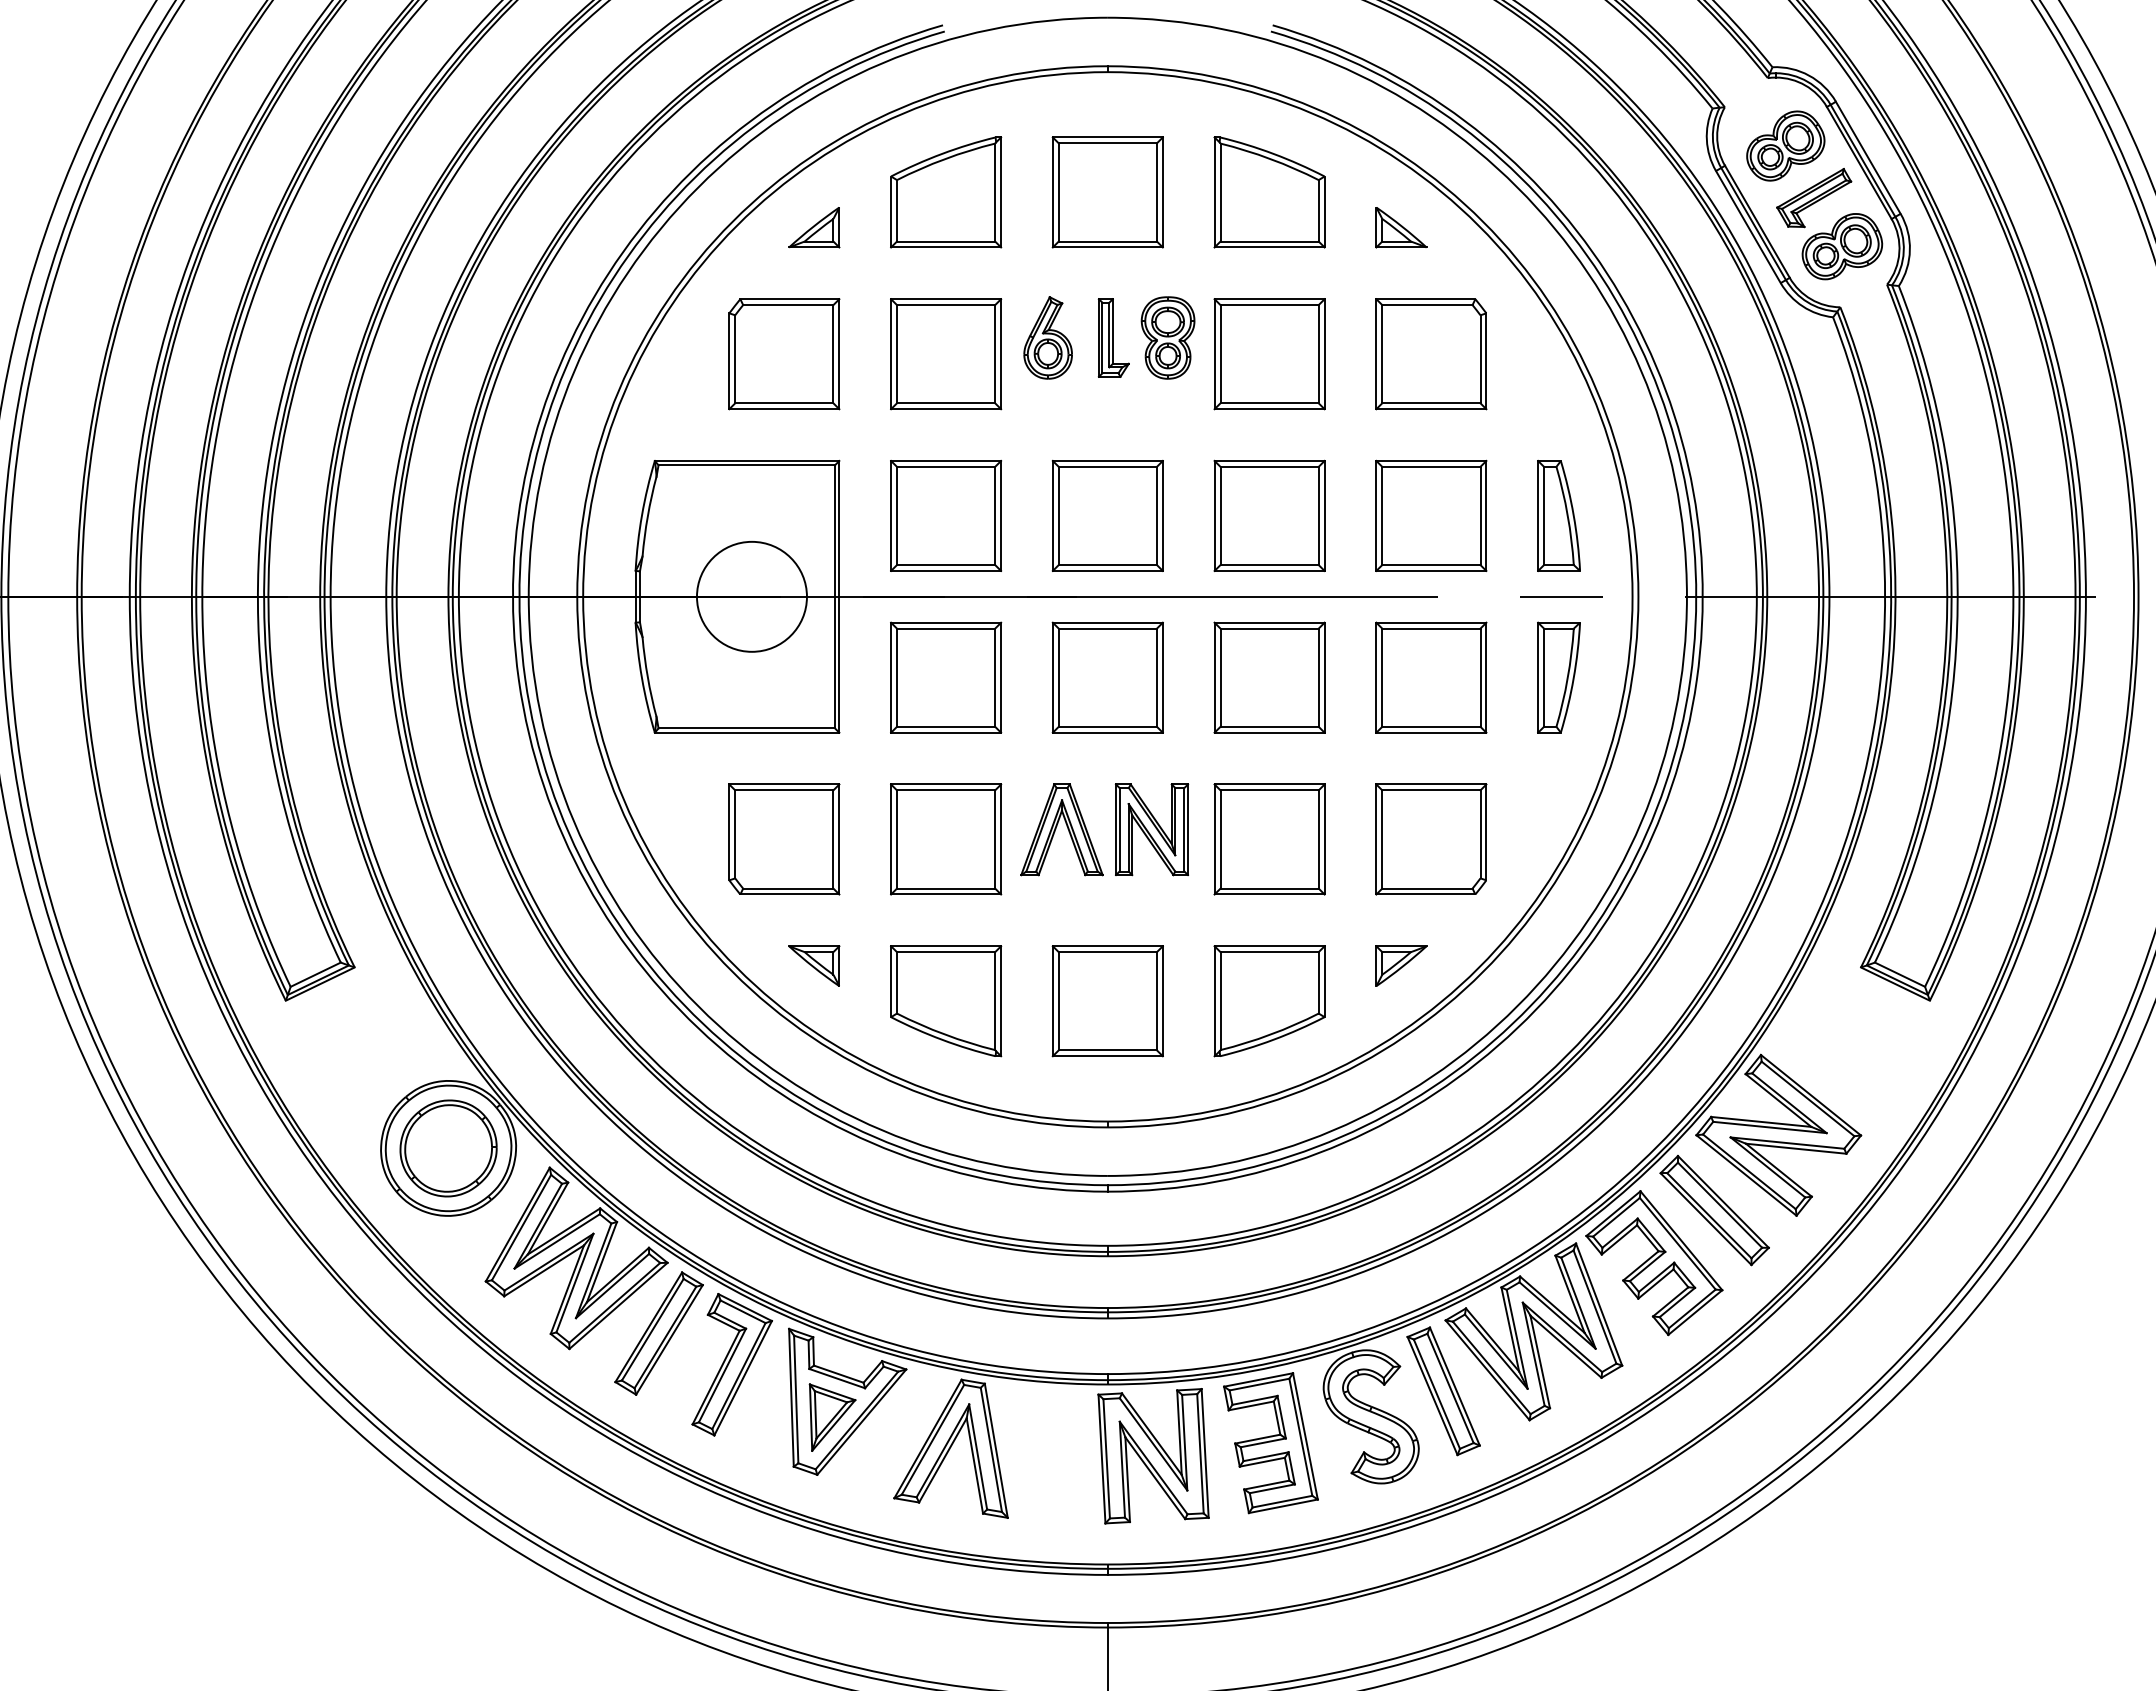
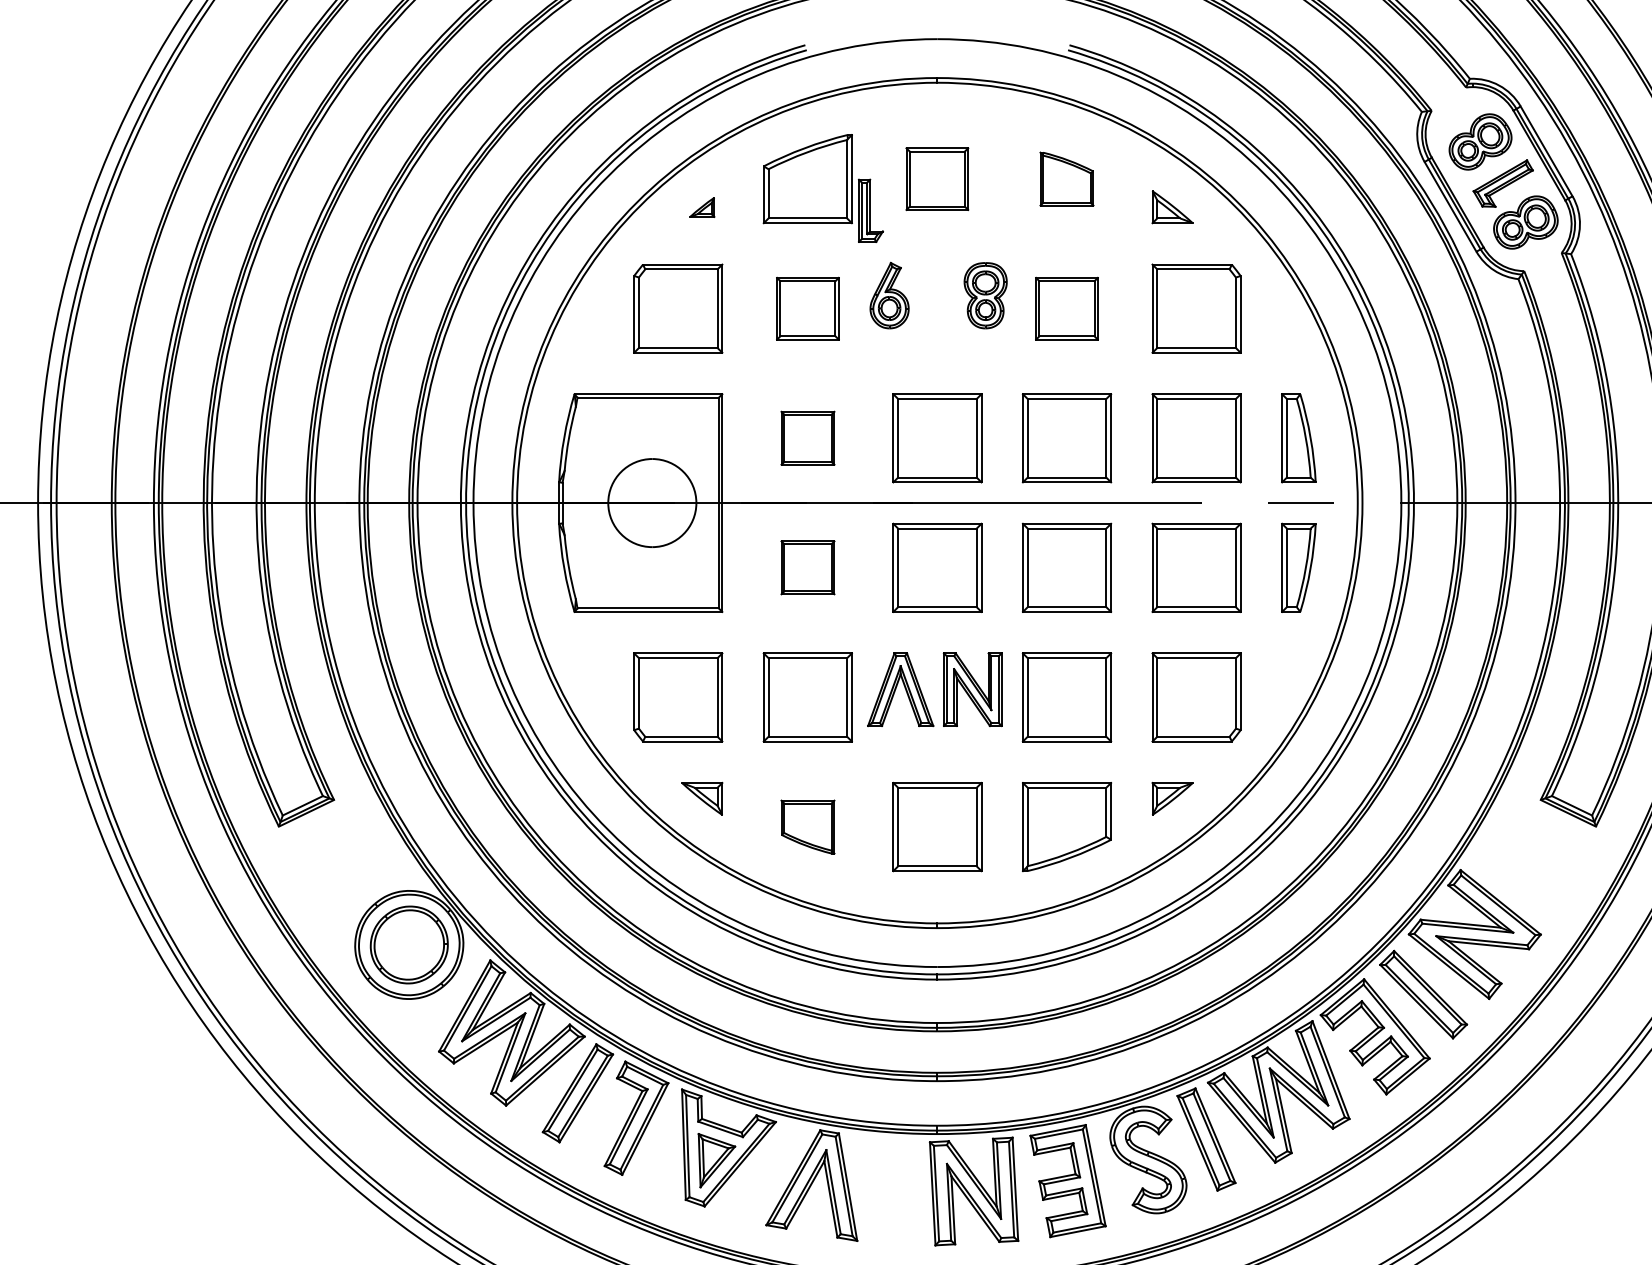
part: (1107, 192) -> (937, 179), size x0.7
part: (1269, 192) -> (1066, 179), size x0.6
part: (814, 227) -> (702, 207), size x0.6
part: (1113, 337) -> (870, 210), moved
part: (946, 354) -> (808, 308), size x0.7
part: (1269, 354) -> (1066, 308), size x0.7
part: (946, 515) -> (808, 437), size x0.6
part: (946, 677) -> (808, 567), size x0.6
part: (946, 1001) -> (808, 827), size x0.6

